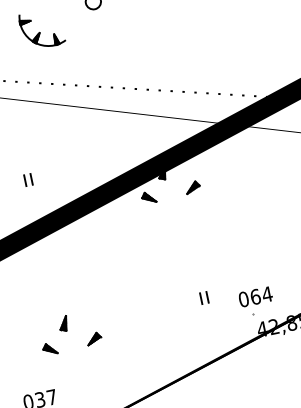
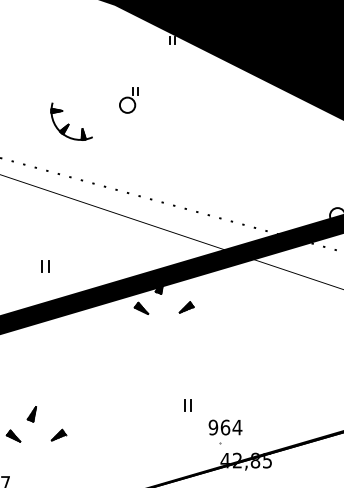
part: (28, 180) -> (45, 266), moved
part: (203, 298) -> (187, 405), moved
text: (243, 299) -> (213, 427), 0 -> 9

